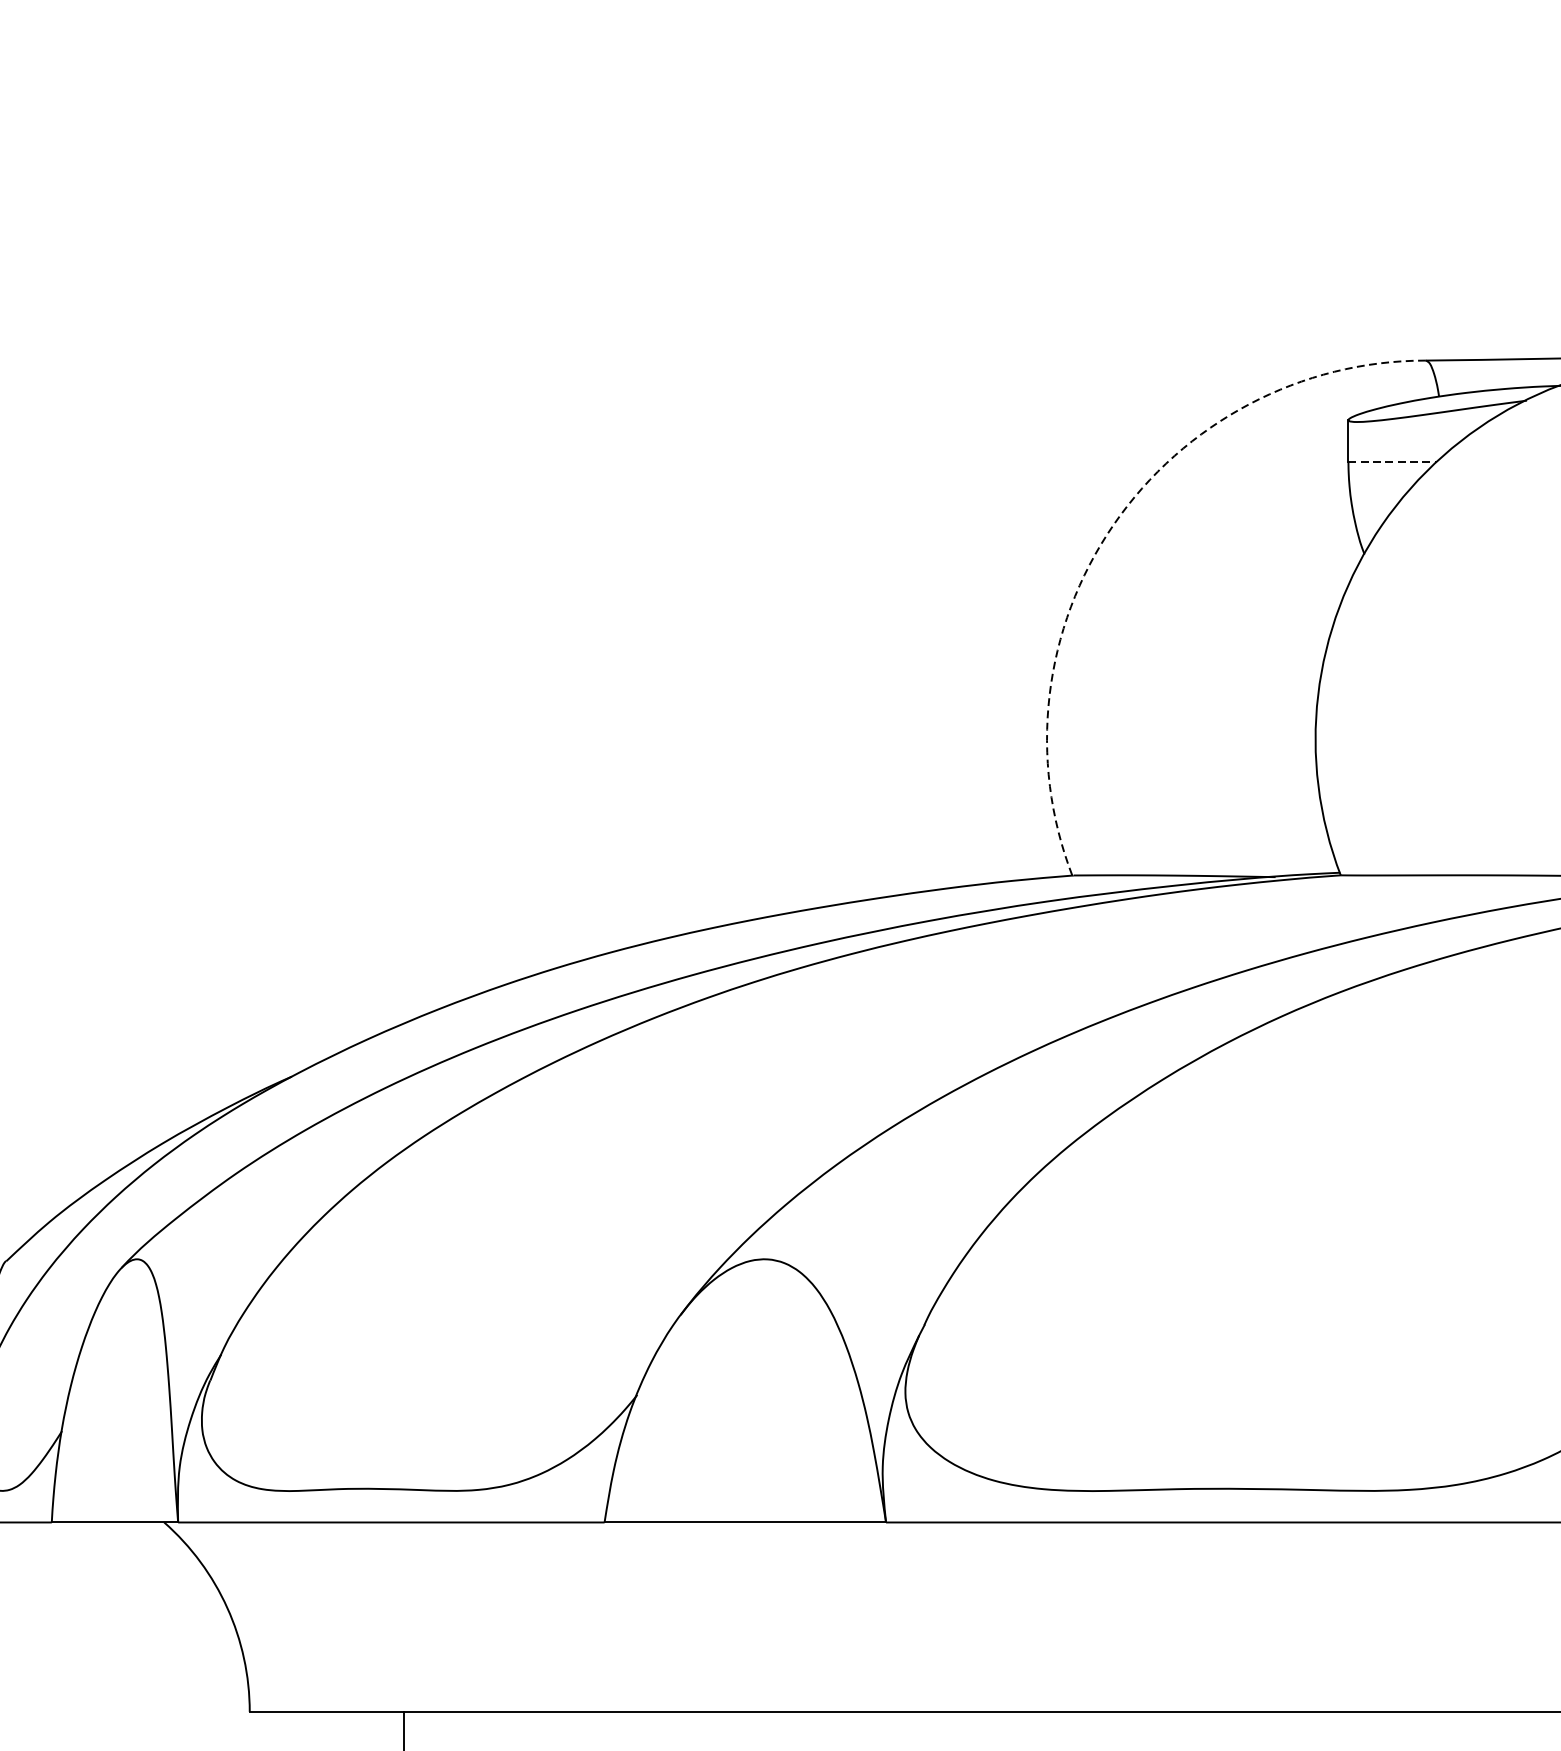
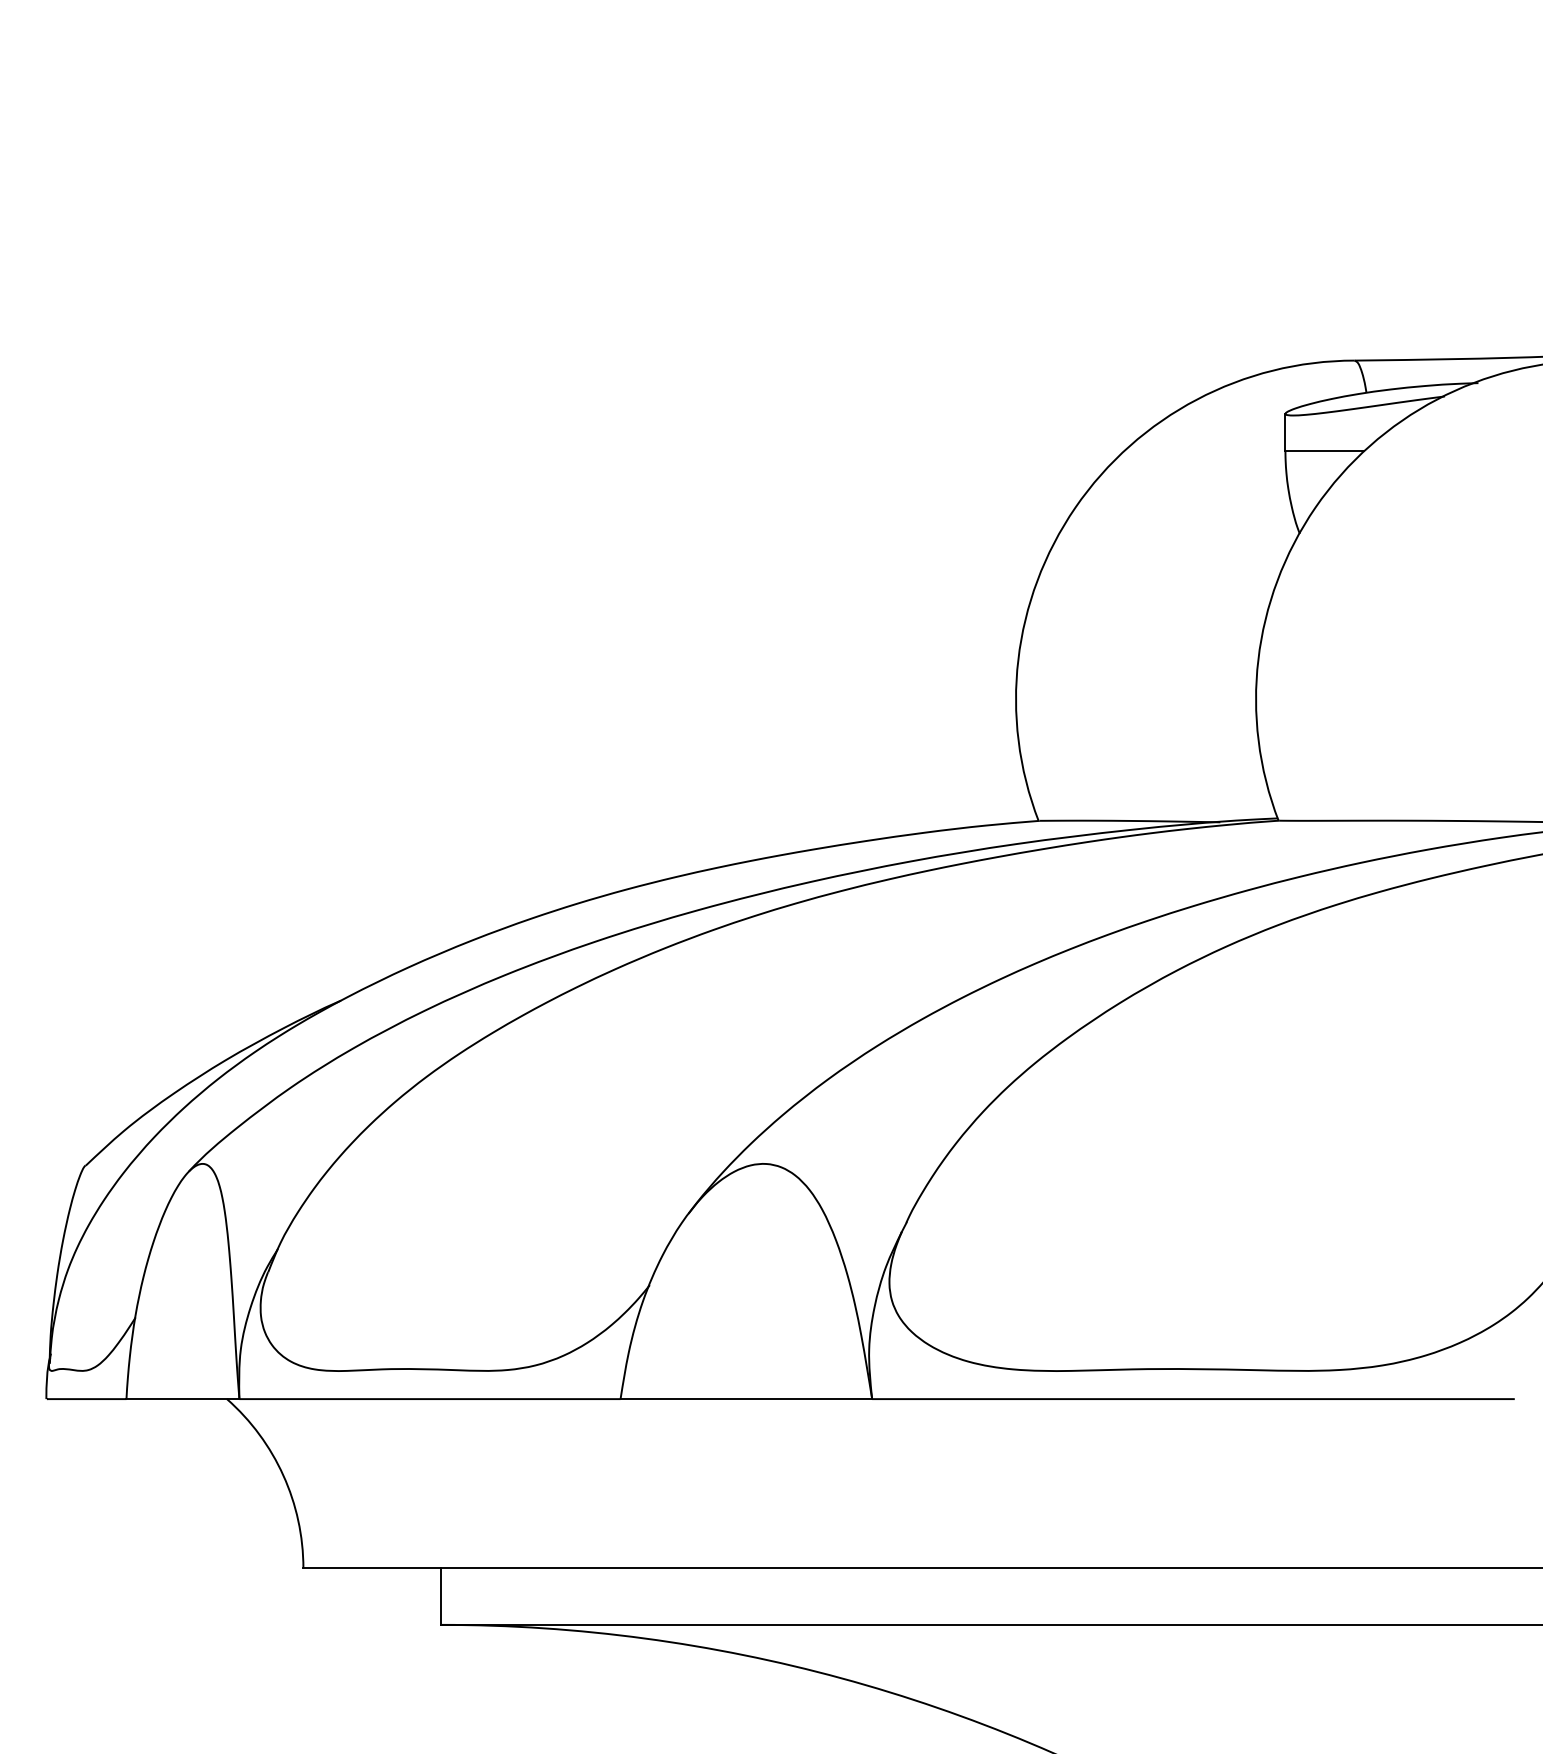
line: (1392, 461) -> (1324, 450), dashed -> solid
arc: (1113, 524) -> (1075, 507), dashed -> solid

